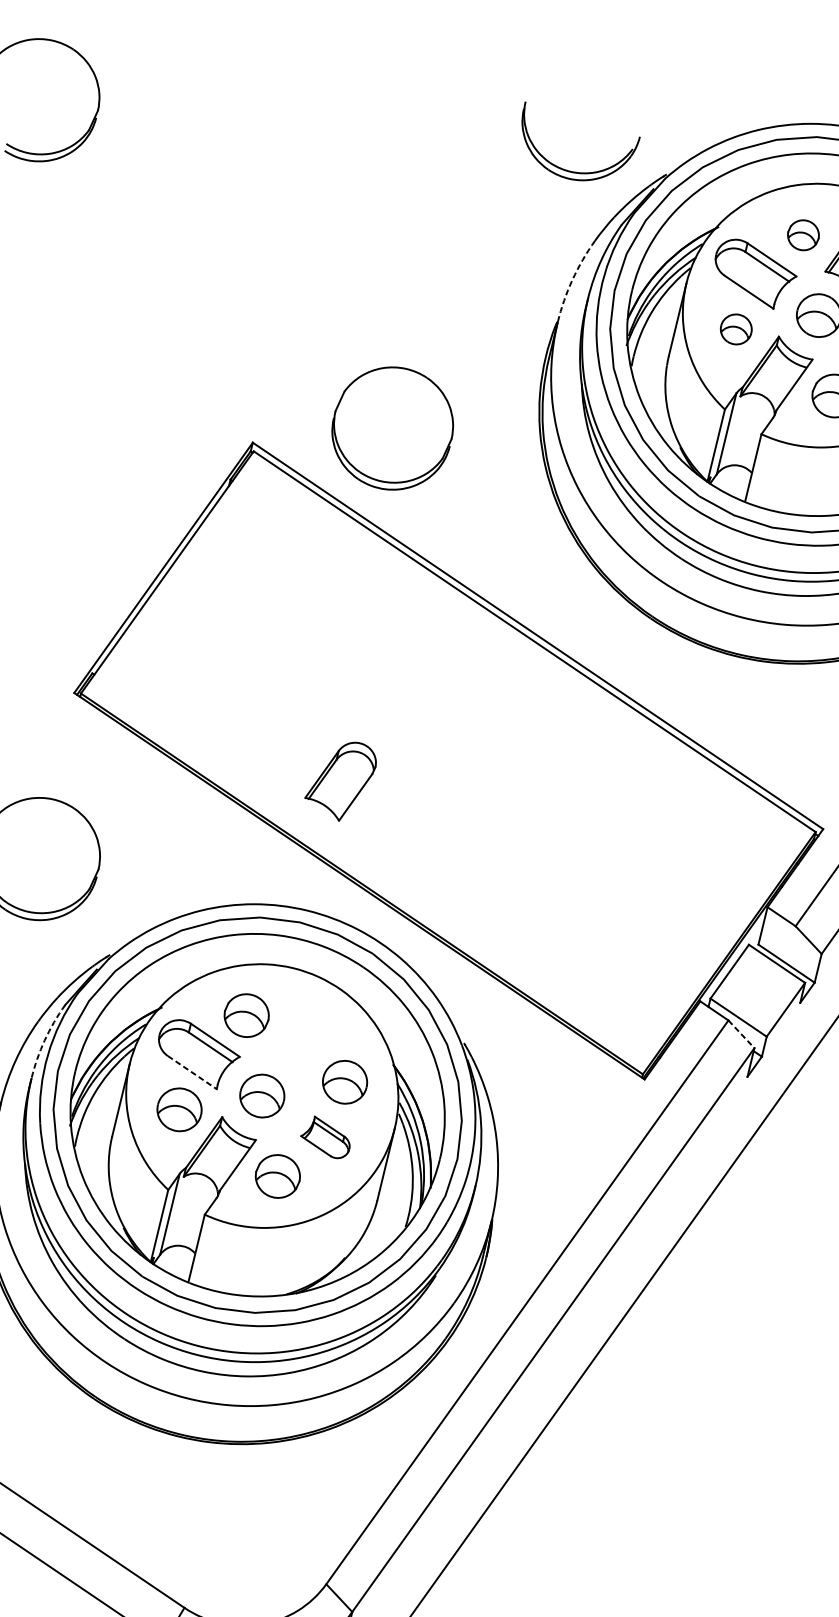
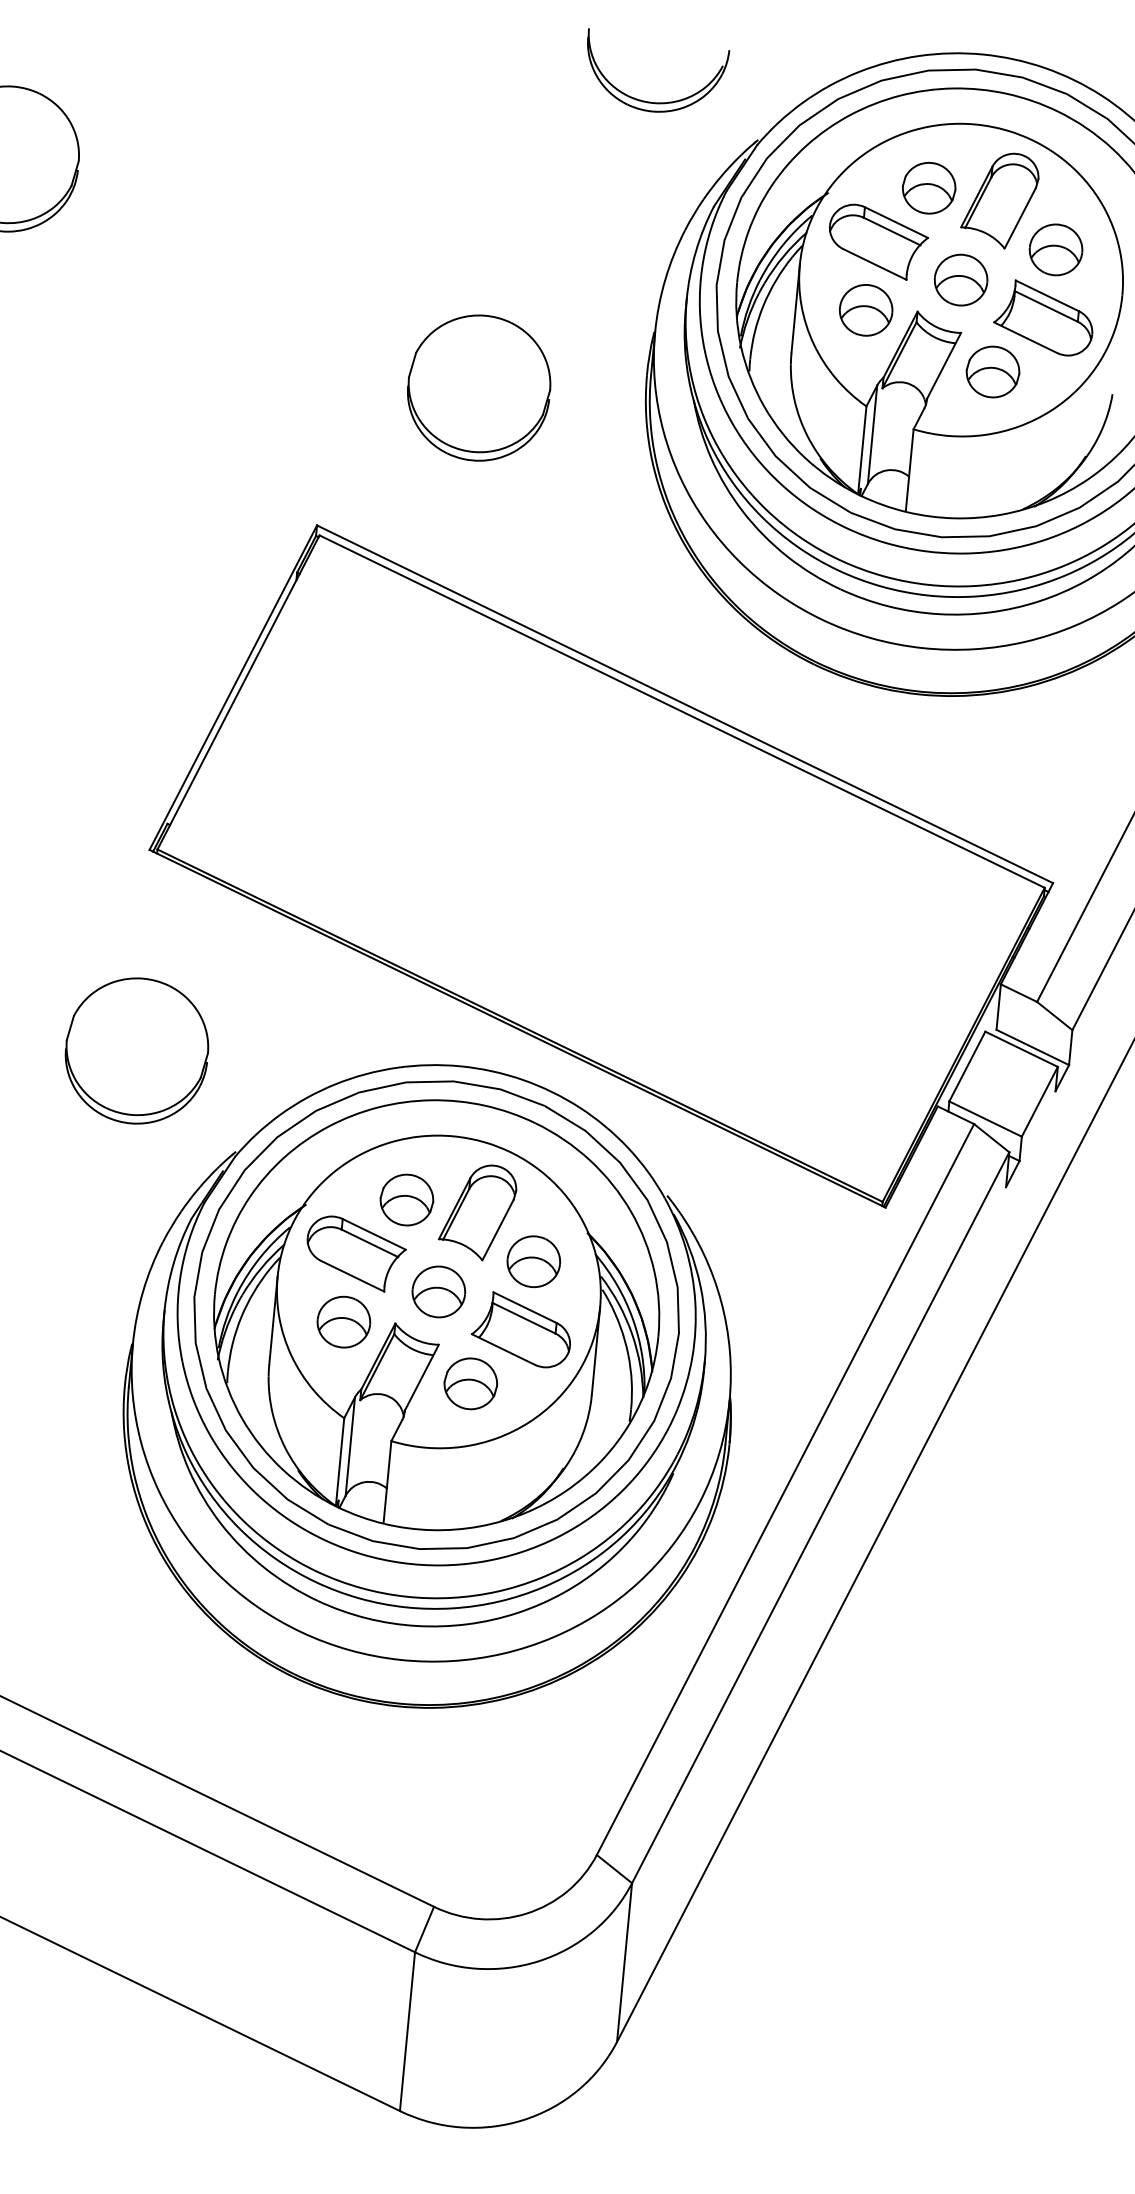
part: (574, 171) -> (658, 102), moved
part: (803, 235) -> (929, 188), size x1.43
arc: (572, 279) -> (665, 279), dashed -> solid
part: (736, 329) -> (866, 310), size x1.43
part: (393, 428) -> (479, 387), moved
part: (340, 780) -> (477, 1212), moved
line: (741, 1034) -> (991, 1138), dashed -> solid
arc: (44, 1040) -> (173, 1263), dashed -> solid
line: (193, 1072) -> (353, 1276), dashed -> solid
part: (325, 1137) -> (520, 1329), size x1.67

